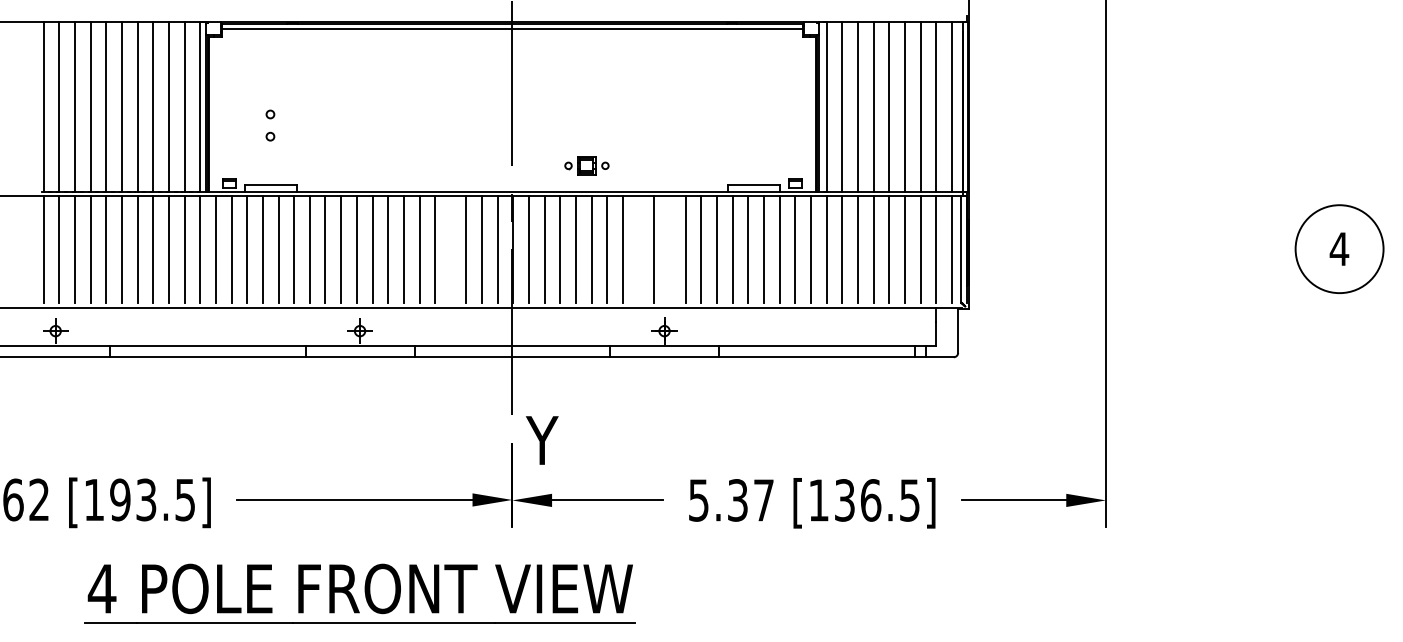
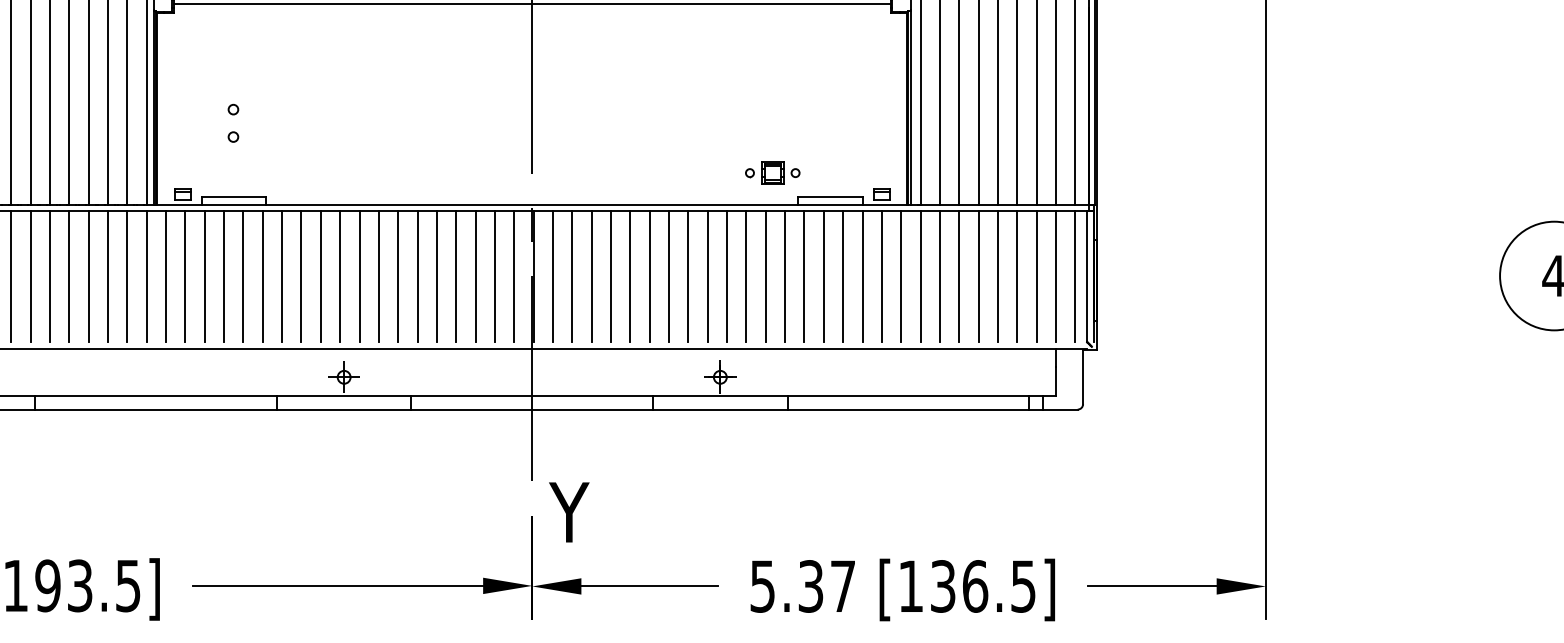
part: (586, 165) -> (772, 172), moved
line: (450, 249) -> (455, 276), added
line: (638, 249) -> (688, 276), added
line: (670, 249) -> (727, 276), added

